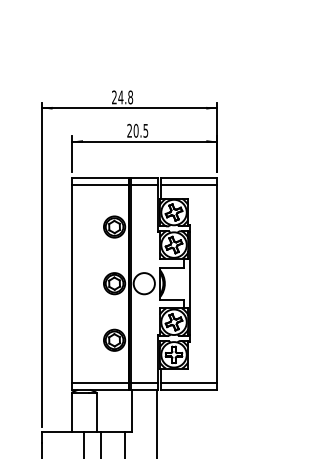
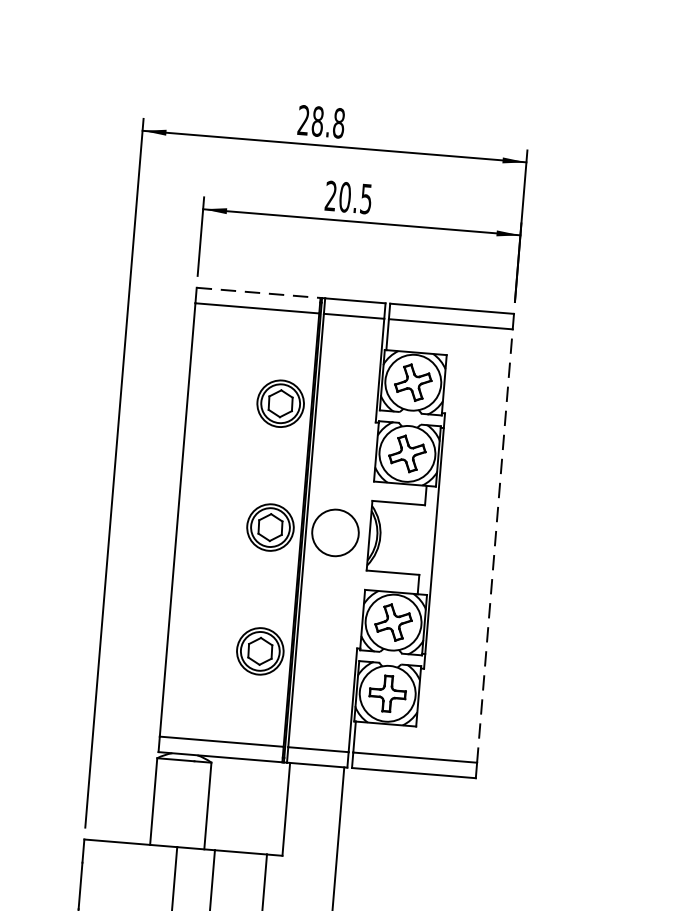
text: (120, 97) -> (316, 121), 24.8 -> 28.8
line: (100, 177) -> (258, 292), solid -> dashed
line: (217, 283) -> (495, 545), solid -> dashed

